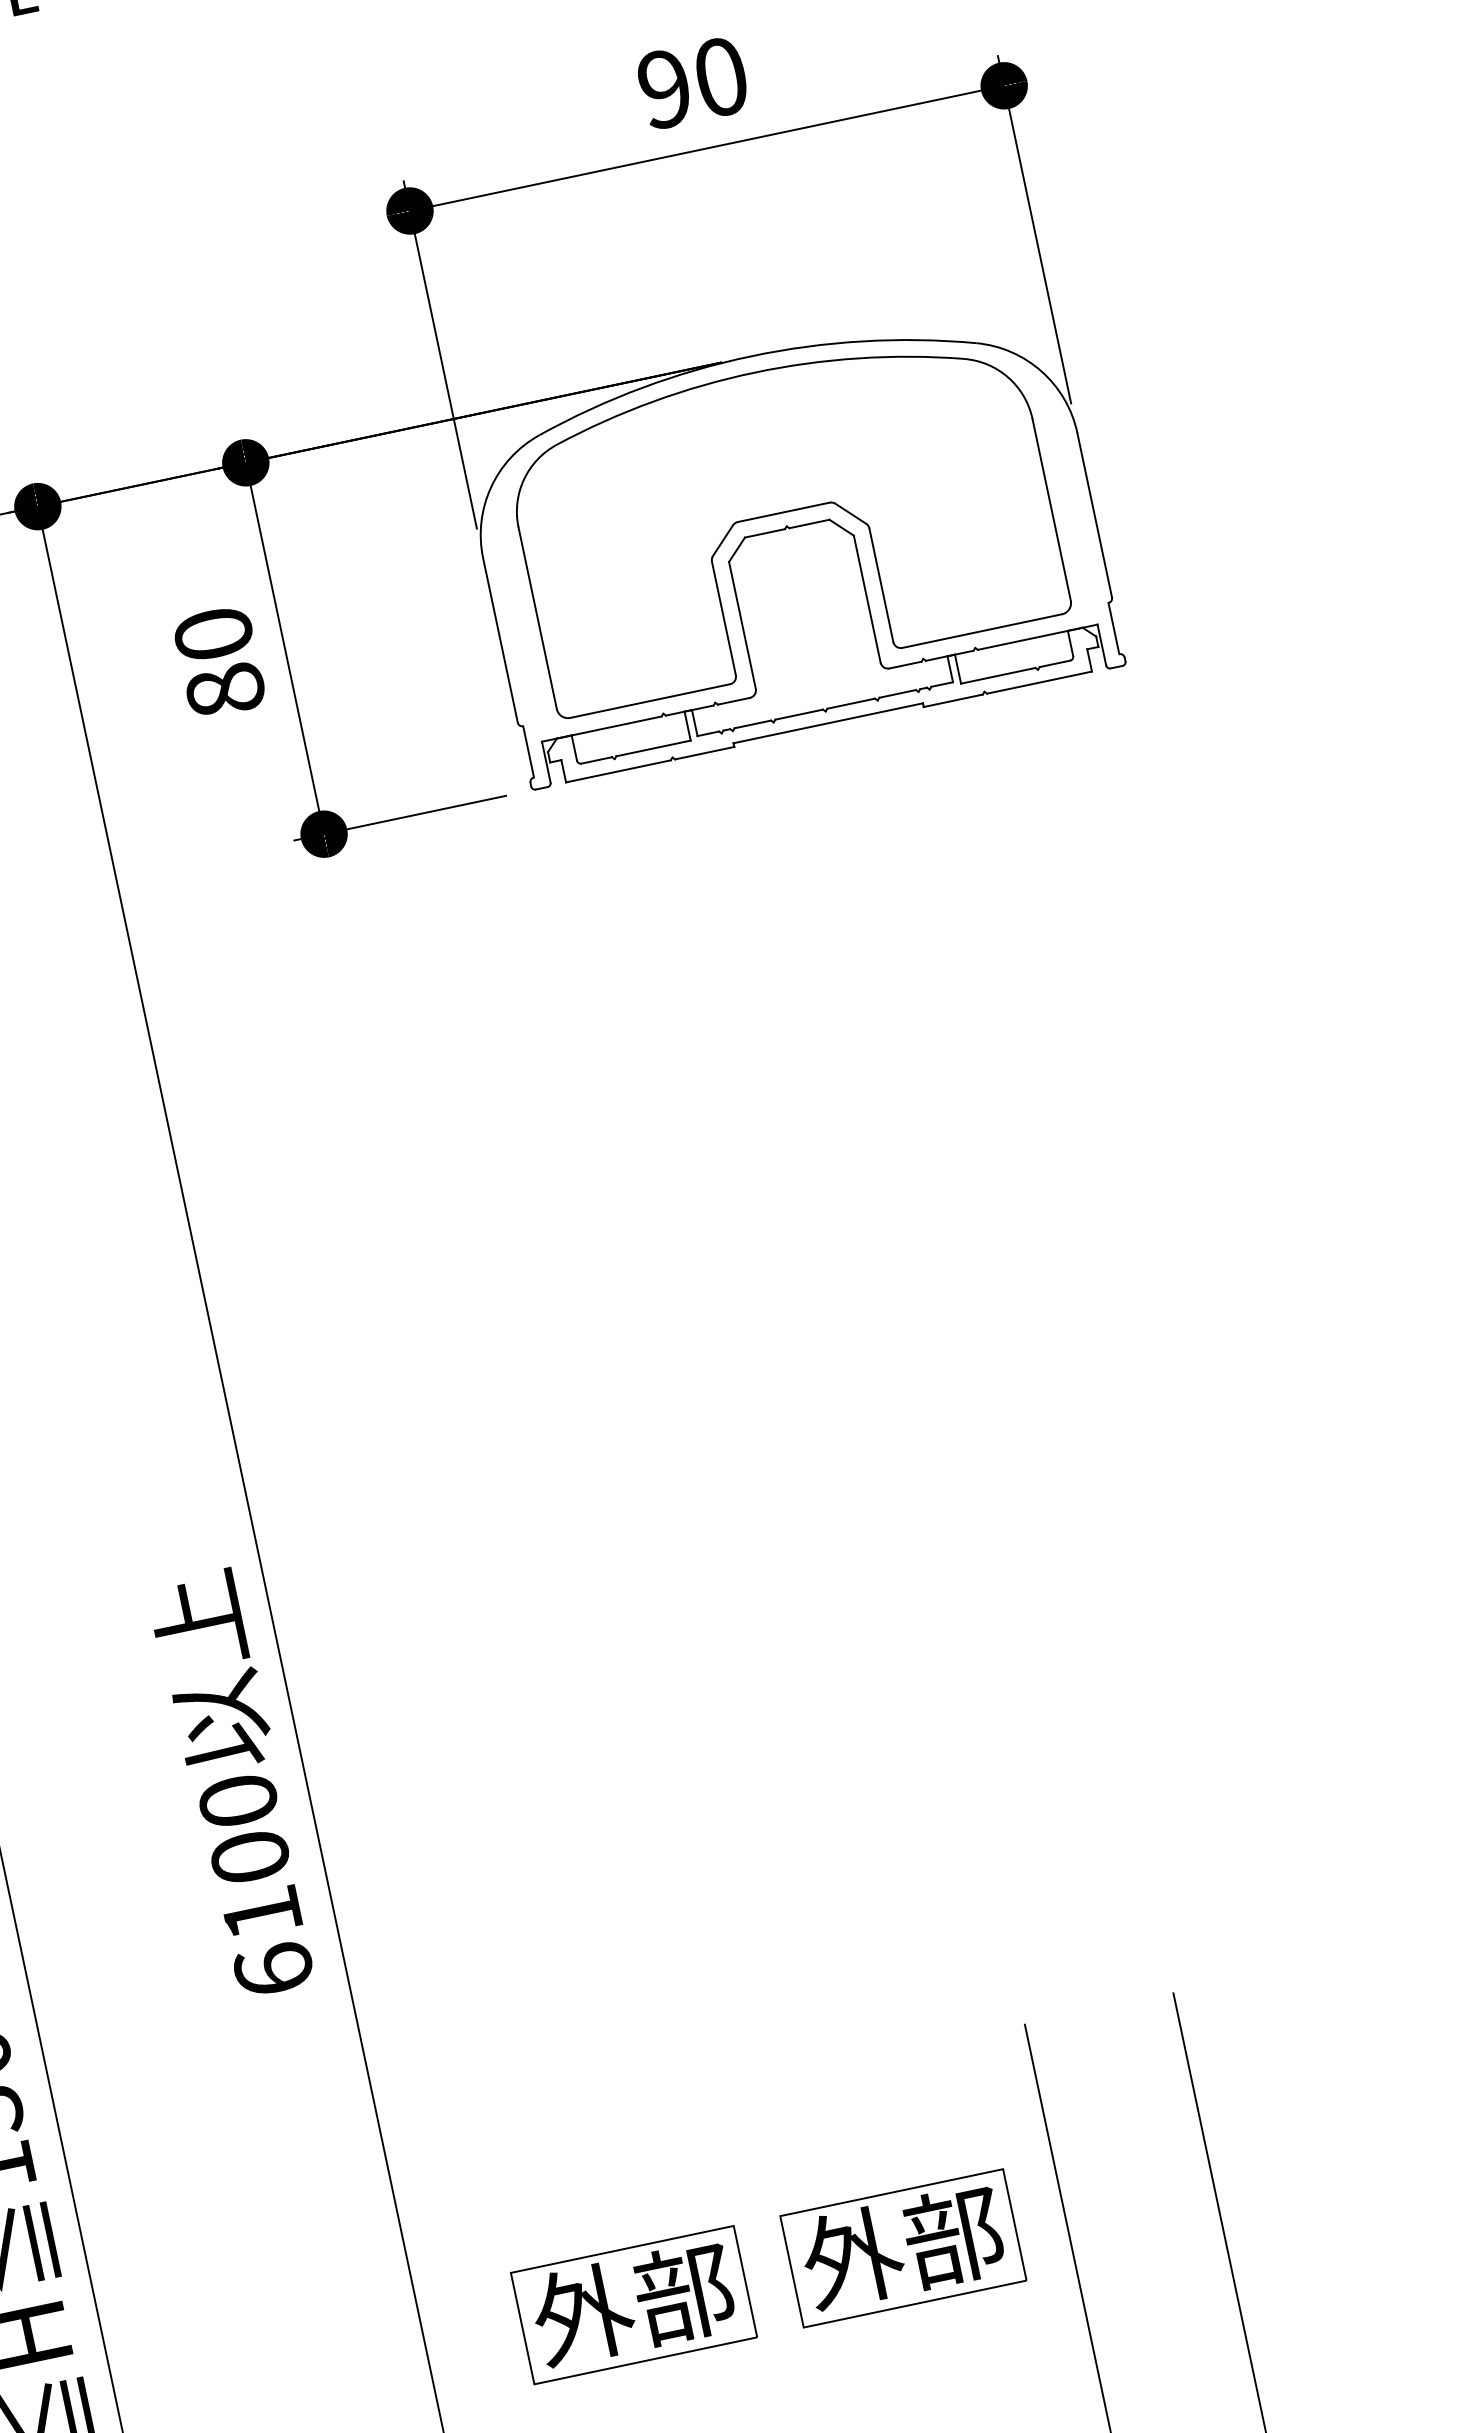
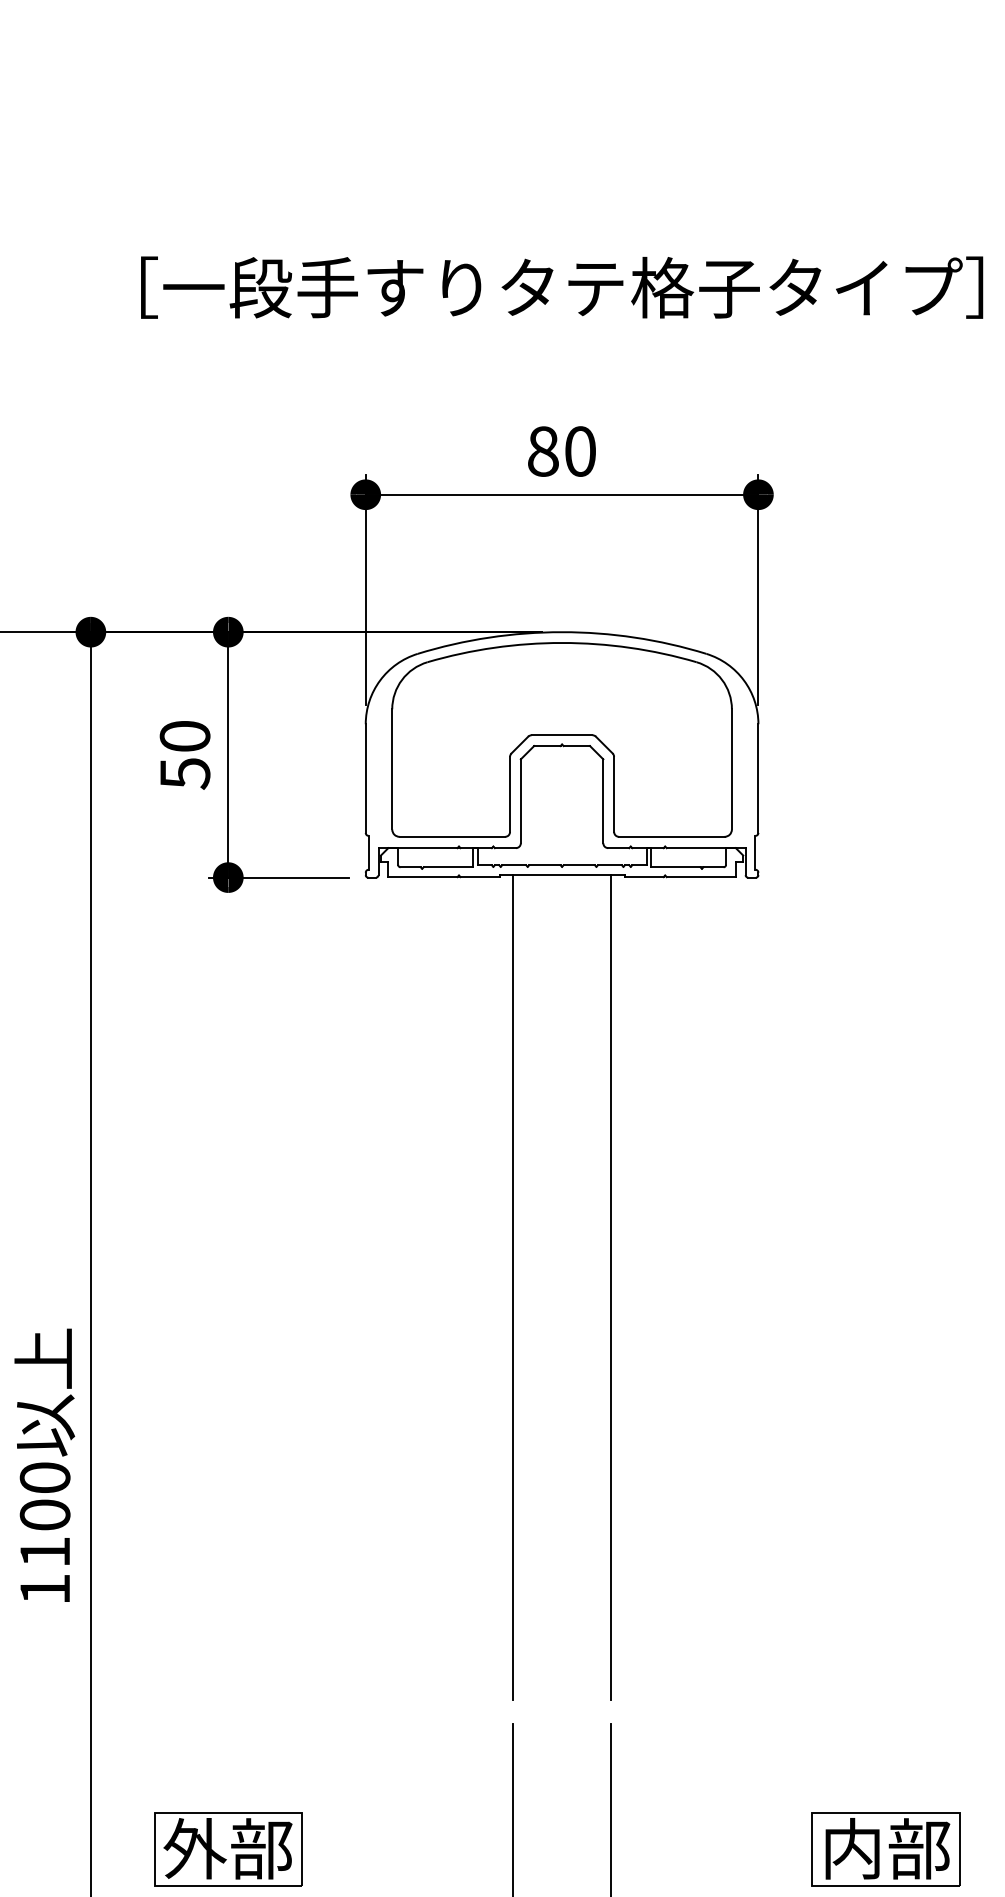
text: (663, 89) -> (542, 451), 90 -> 80
text: (224, 690) -> (184, 773), 80 -> 50
line: (1034, 1330) -> (611, 1286), added
line: (886, 1362) -> (513, 1286), added
text: (272, 1968) -> (44, 1588), 6100 -> 1100
part: (903, 2248) -> (406, 1849), removed

